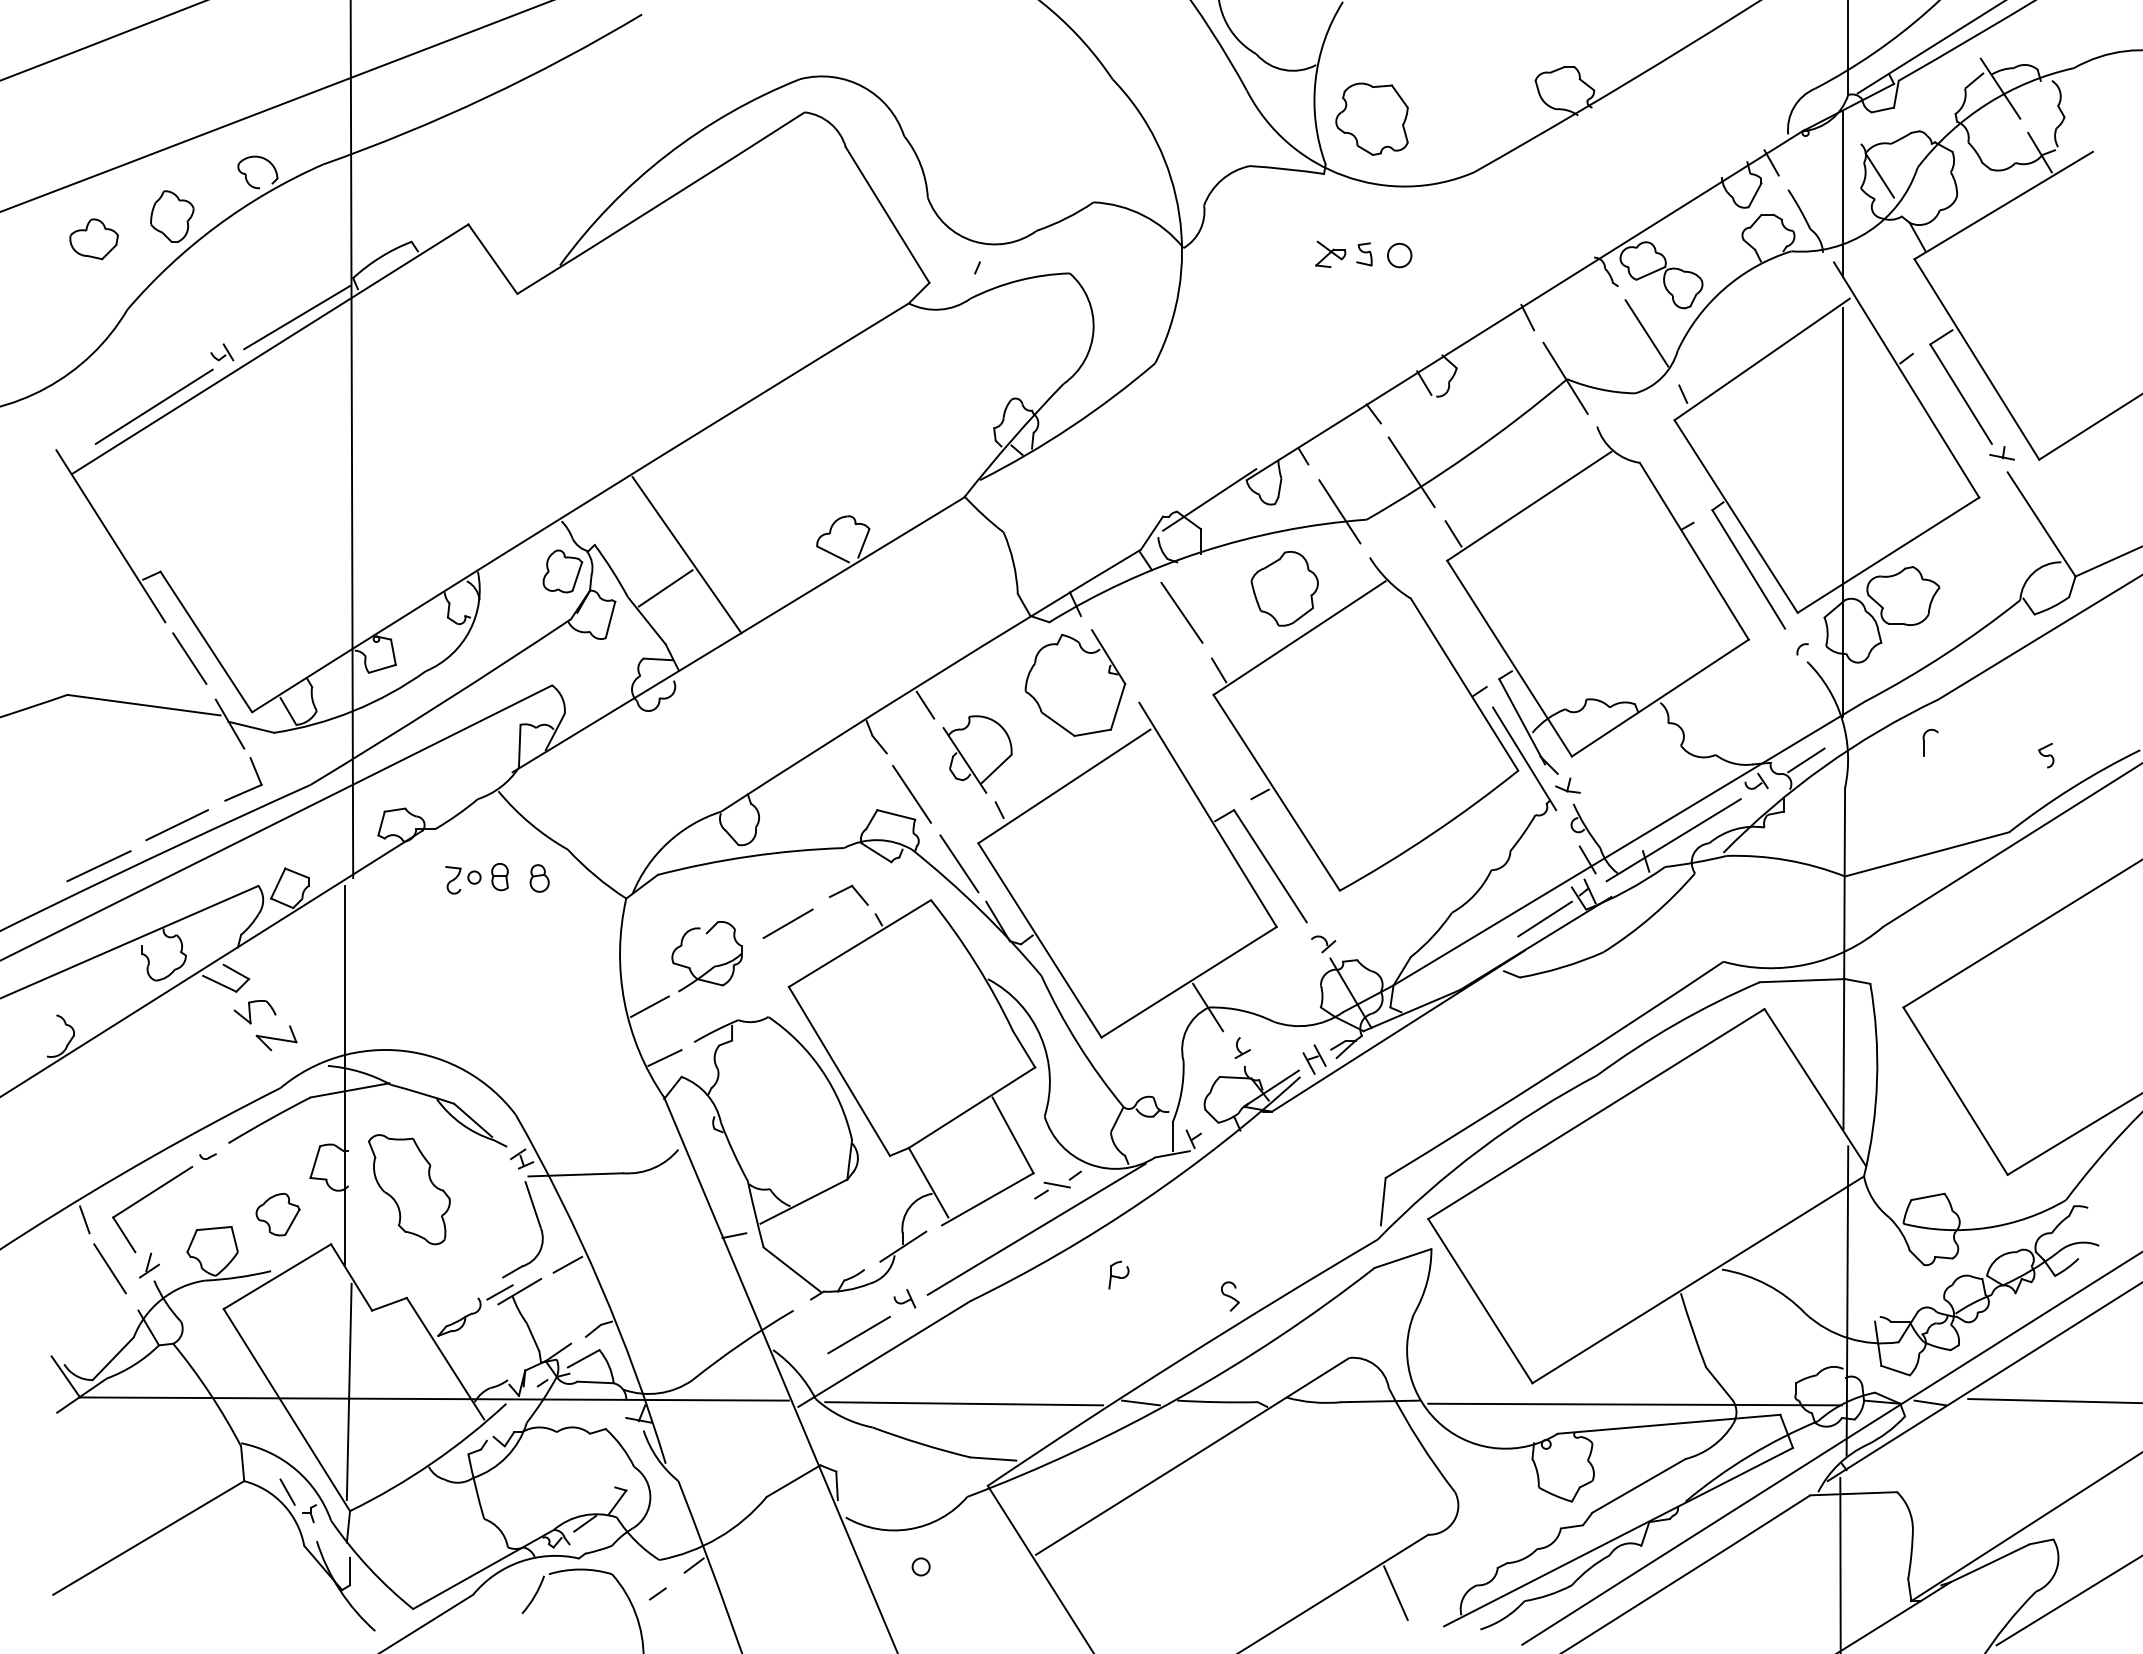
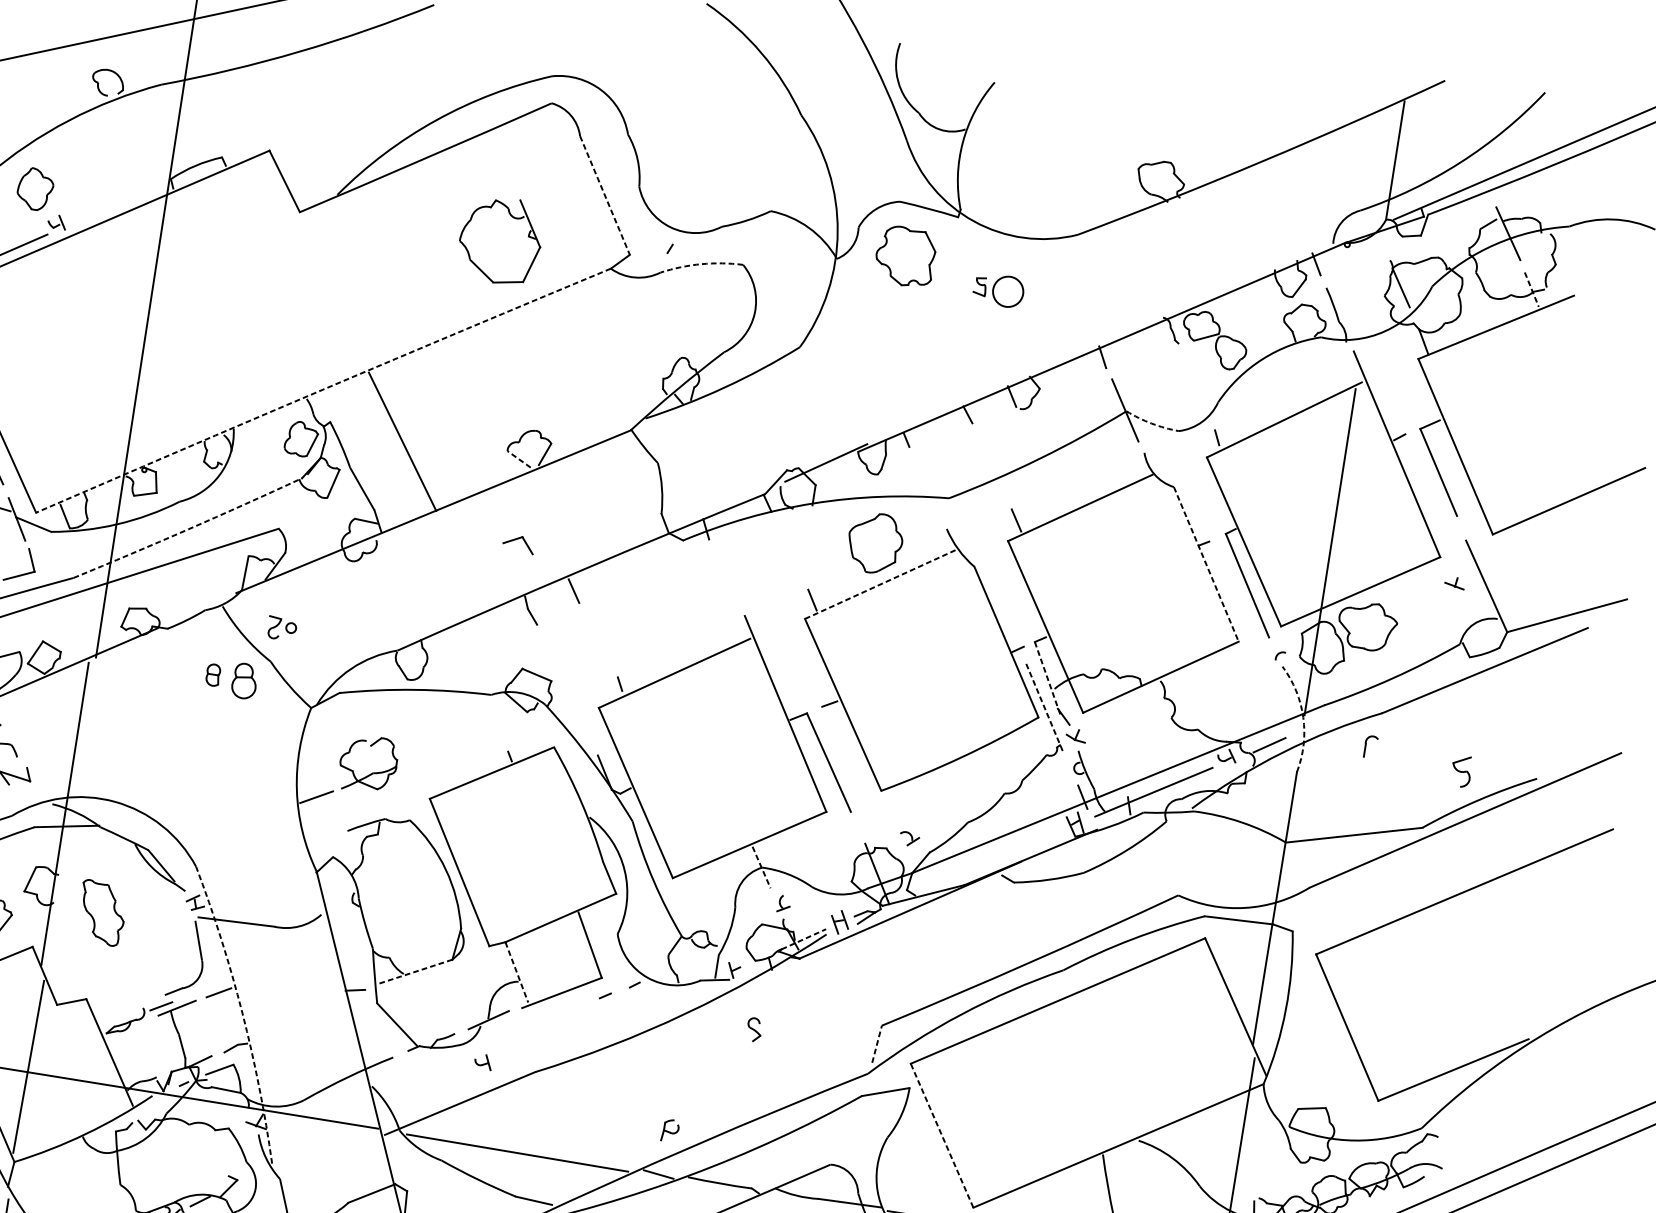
part: (1371, 118) -> (905, 255), moved
line: (2040, 153) -> (1532, 290), solid -> dashed
line: (1843, 193) -> (1369, 297), removed
line: (887, 215) -> (604, 195), solid -> dashed
part: (172, 216) -> (35, 189), moved
part: (1330, 253) -> (953, 281), removed
circle: (1399, 255) -> (1008, 291), size x1.6
arc: (1018, 280) -> (701, 264), solid -> dashed
line: (297, 317) -> (121, 203), removed
line: (1646, 333) -> (1195, 384), removed
arc: (1600, 389) -> (1151, 423), solid -> dashed
part: (2001, 453) -> (1454, 583), moved
line: (1411, 472) -> (990, 466), removed
arc: (579, 506) -> (322, 389), solid -> dashed
line: (1339, 511) -> (928, 488), removed
line: (1694, 551) -> (1206, 564), solid -> dashed
line: (833, 554) -> (519, 459), solid -> dashed
line: (665, 588) -> (381, 465), removed
line: (1181, 612) -> (789, 549), removed
line: (1300, 637) -> (881, 584), solid -> dashed
part: (1087, 653) -> (513, 218), moved
arc: (441, 703) -> (188, 529), solid -> dashed
arc: (1842, 720) -> (1303, 717), solid -> dashed
line: (1522, 722) -> (1047, 679), solid -> dashed
part: (977, 754) -> (609, 636), removed
part: (2046, 755) -> (1461, 771), size x1.6
line: (1524, 759) -> (1044, 709), solid -> dashed
line: (911, 793) -> (551, 659), removed
line: (959, 863) -> (581, 721), removed
part: (539, 878) -> (244, 681), size x1.6
part: (463, 880) -> (282, 629), moved
part: (848, 894) -> (518, 543), moved
line: (1544, 918) -> (1041, 838), removed
line: (787, 923) -> (436, 748), removed
part: (1323, 944) -> (909, 839), moved
line: (1208, 1007) -> (761, 867), solid -> dashed
line: (664, 1057) -> (321, 839), removed
line: (1273, 1086) -> (803, 938), solid -> dashed
line: (928, 1182) -> (516, 972), solid -> dashed
line: (1056, 1184) -> (618, 989), removed
part: (409, 1189) -> (102, 912), size x0.7
line: (803, 1201) -> (414, 971), solid -> dashed
line: (1383, 1201) -> (877, 1044), solid -> dashed
line: (1036, 1228) -> (597, 1022), removed
part: (1118, 1274) -> (670, 1130), moved
arc: (600, 1285) -> (242, 1013), solid -> dashed
part: (1230, 1296) -> (754, 1029), moved
line: (1480, 1300) -> (942, 1135), solid -> dashed
line: (858, 1334) -> (441, 1084), removed

